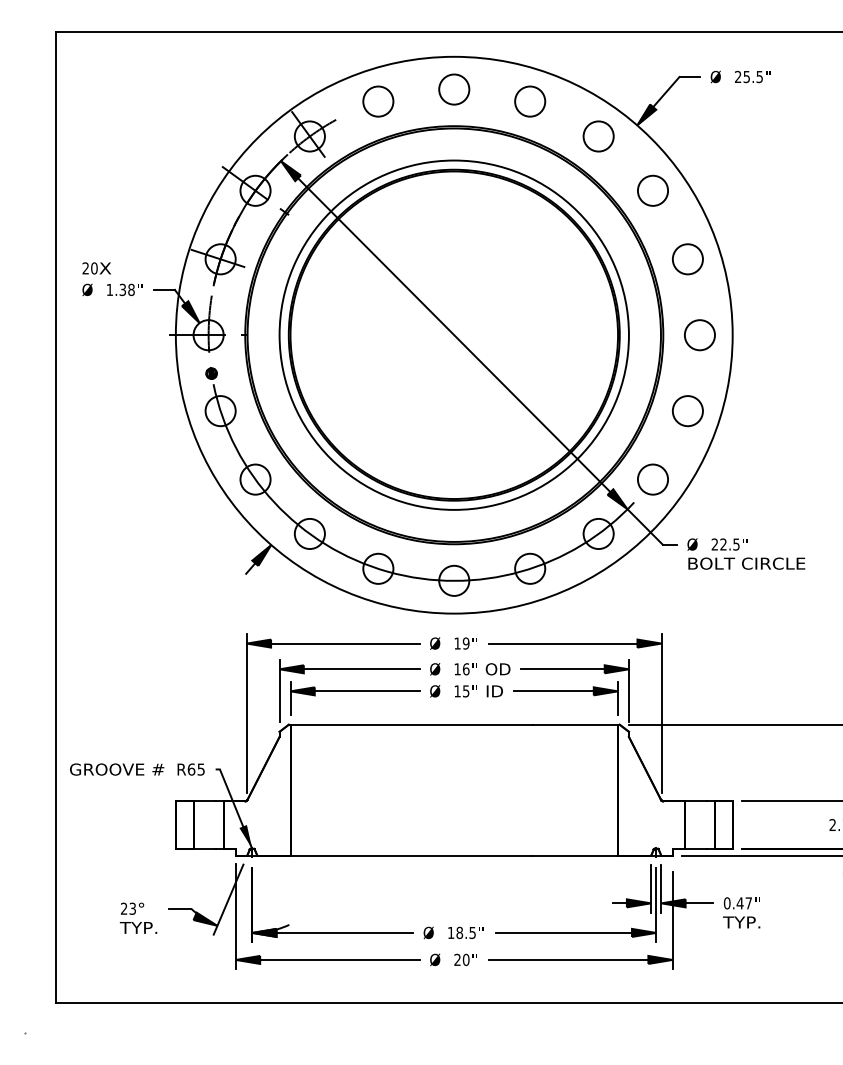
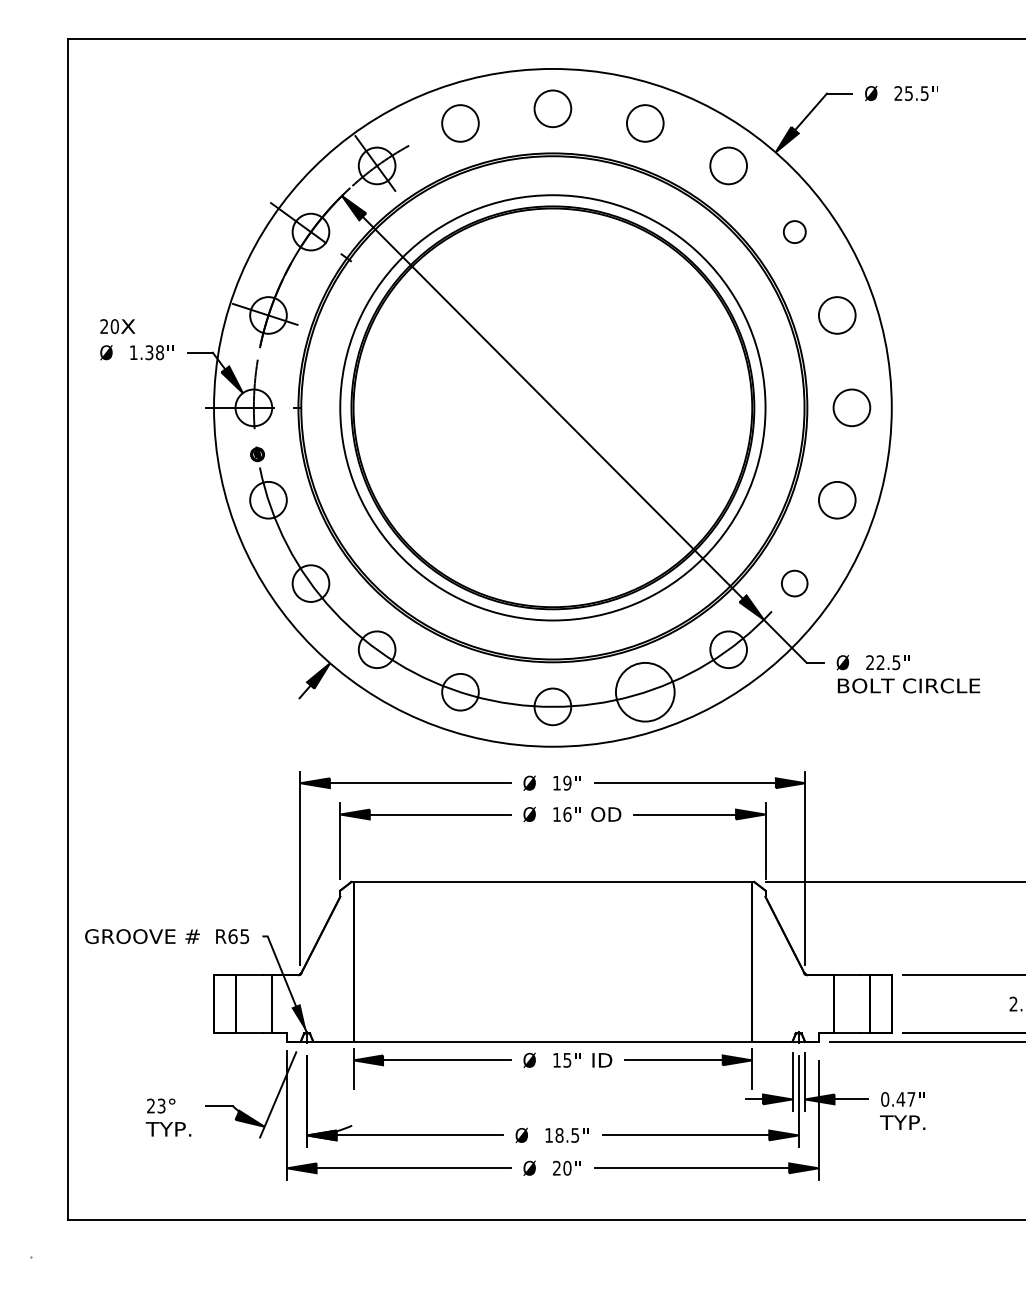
circle: (652, 190) -> (794, 231), size x0.6
circle: (652, 479) -> (794, 583), size x0.7
circle: (529, 568) -> (644, 691), size x1.6
part: (453, 698) -> (552, 1068), moved

